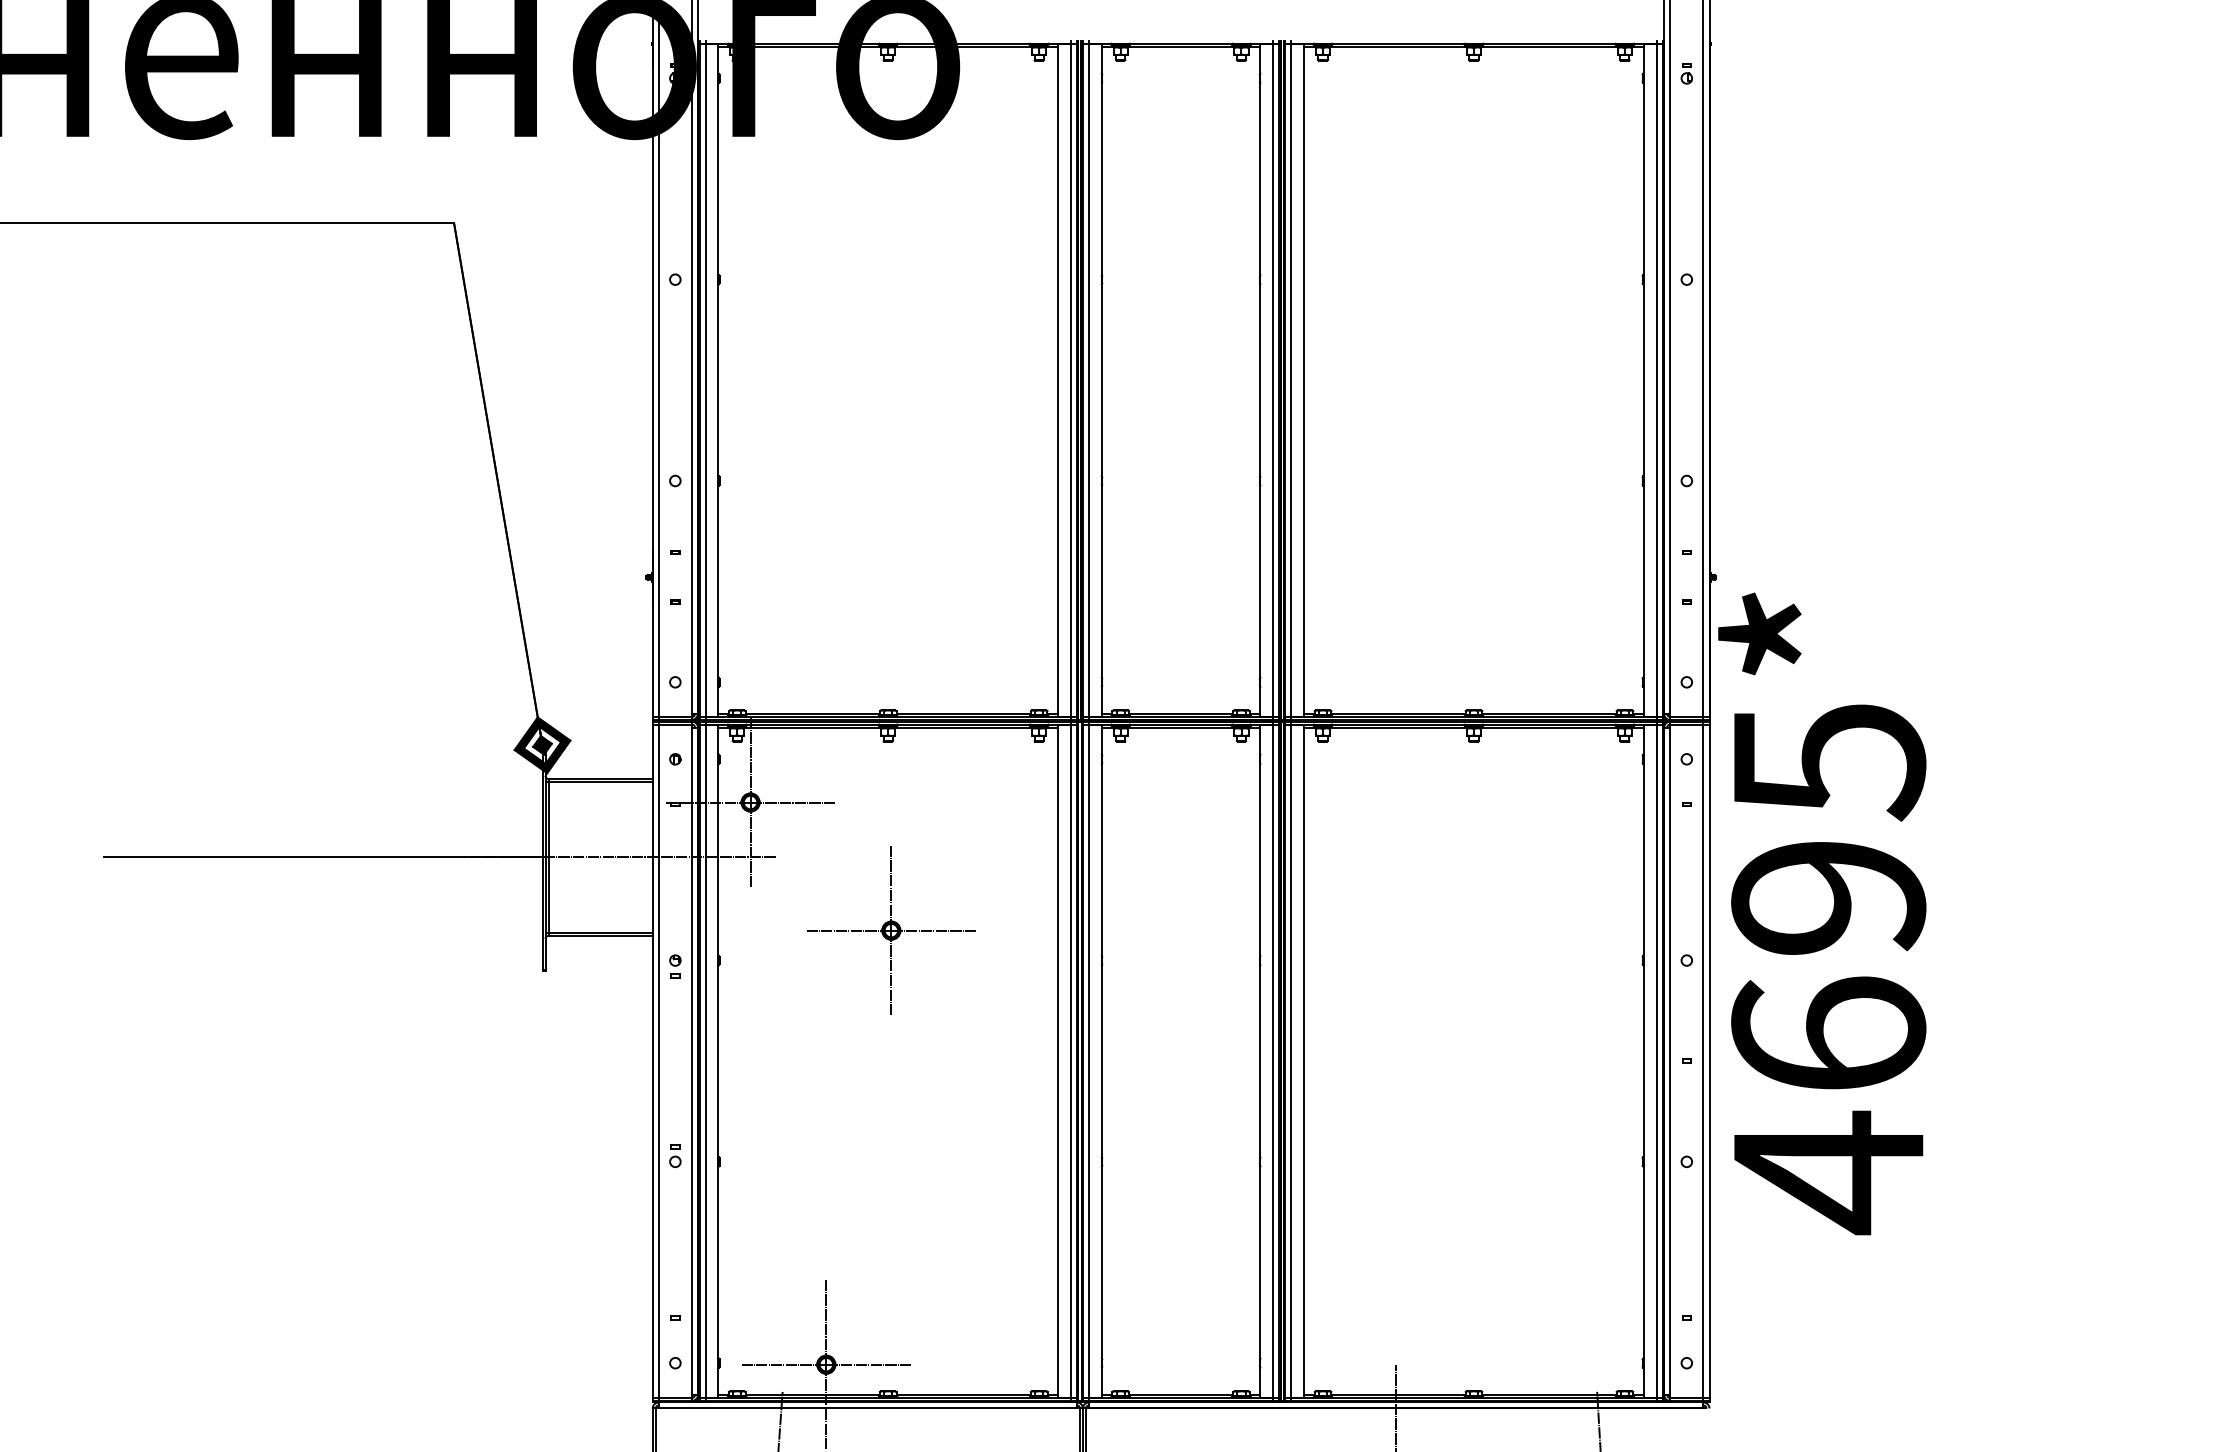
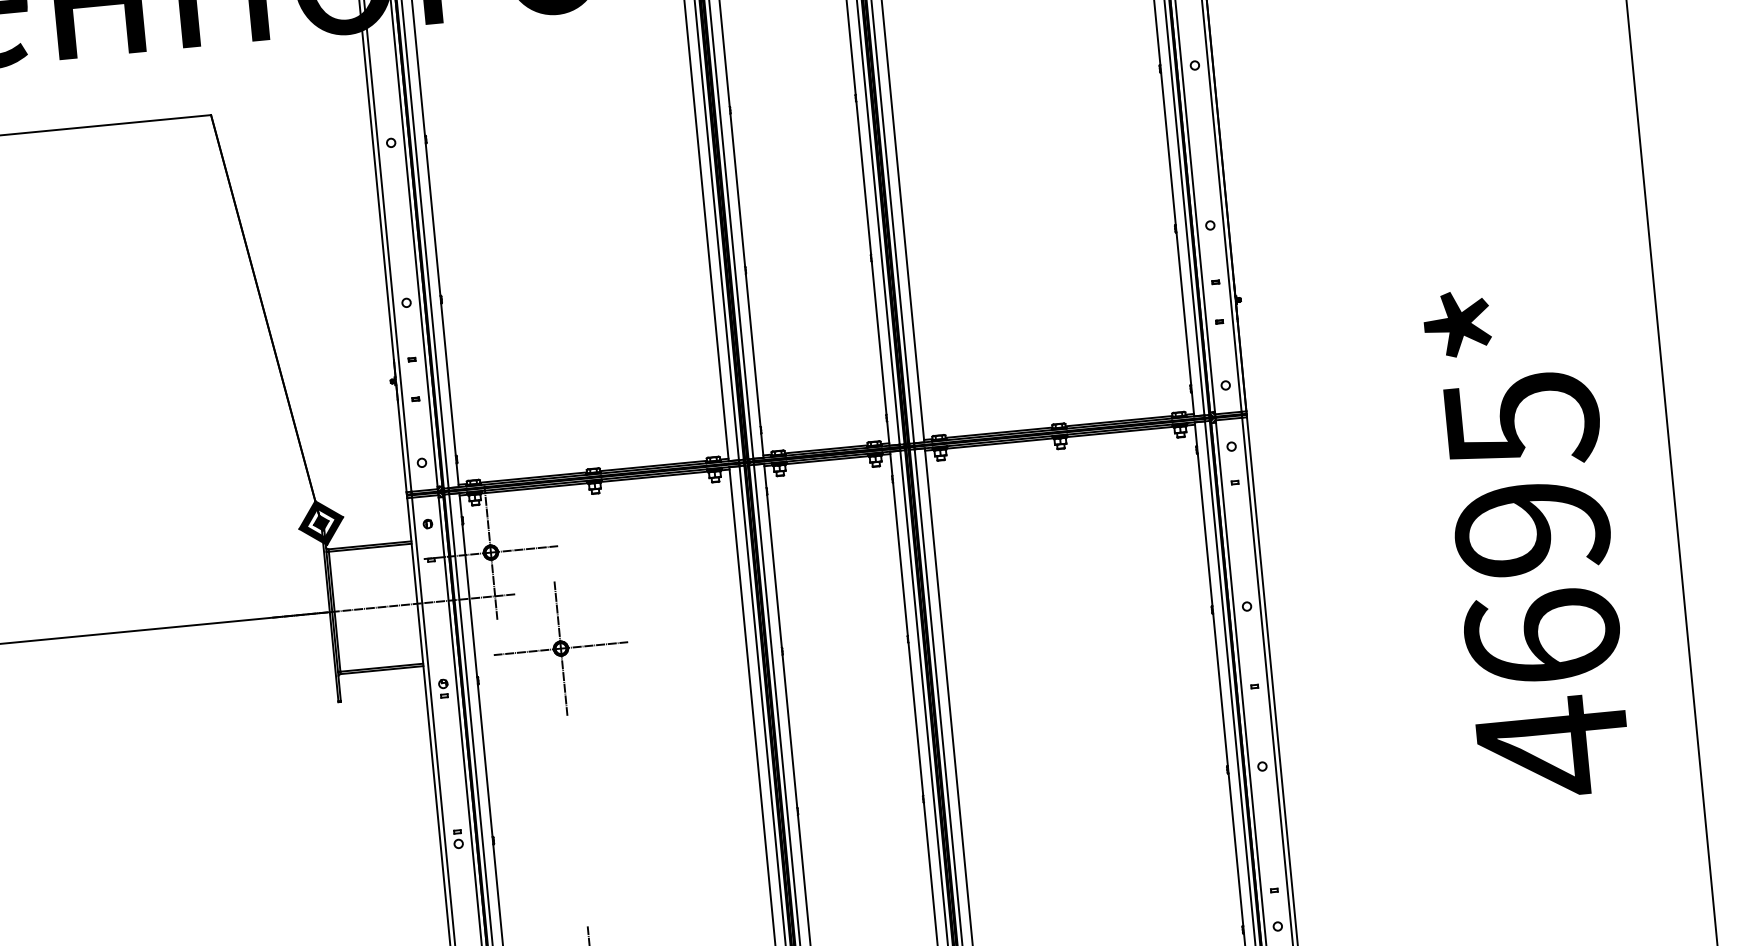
text: (1822, 913) -> (1528, 541), moved
part: (891, 930) -> (561, 648), moved

